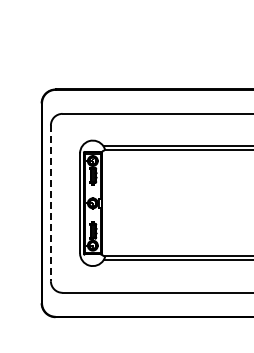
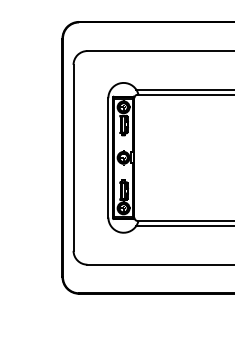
line: (50, 203) -> (73, 158), dashed -> solid

